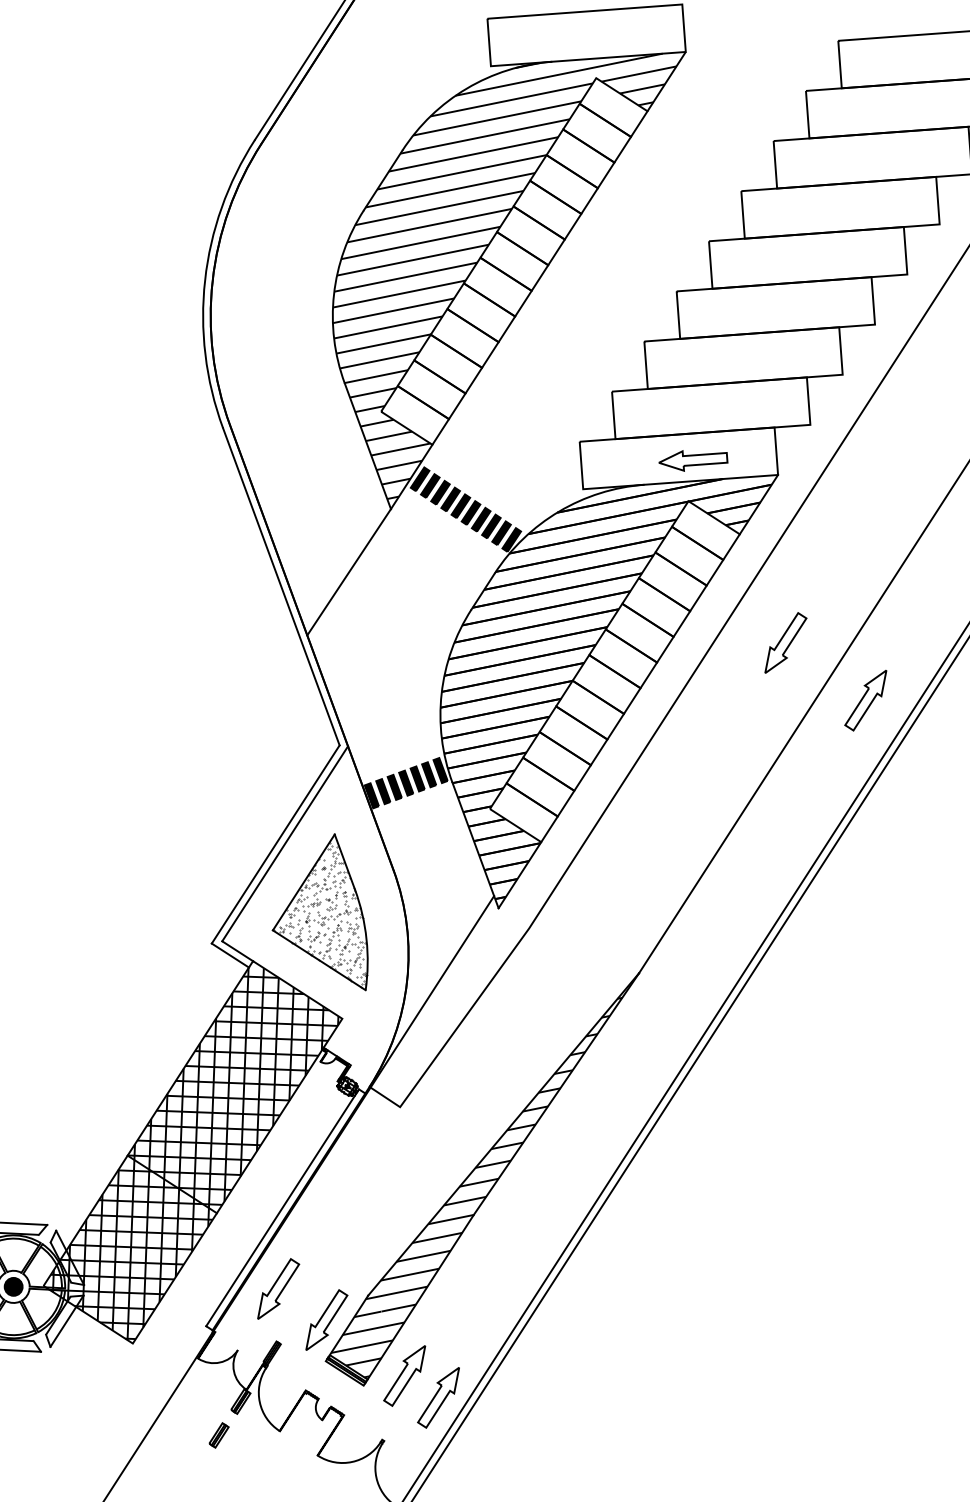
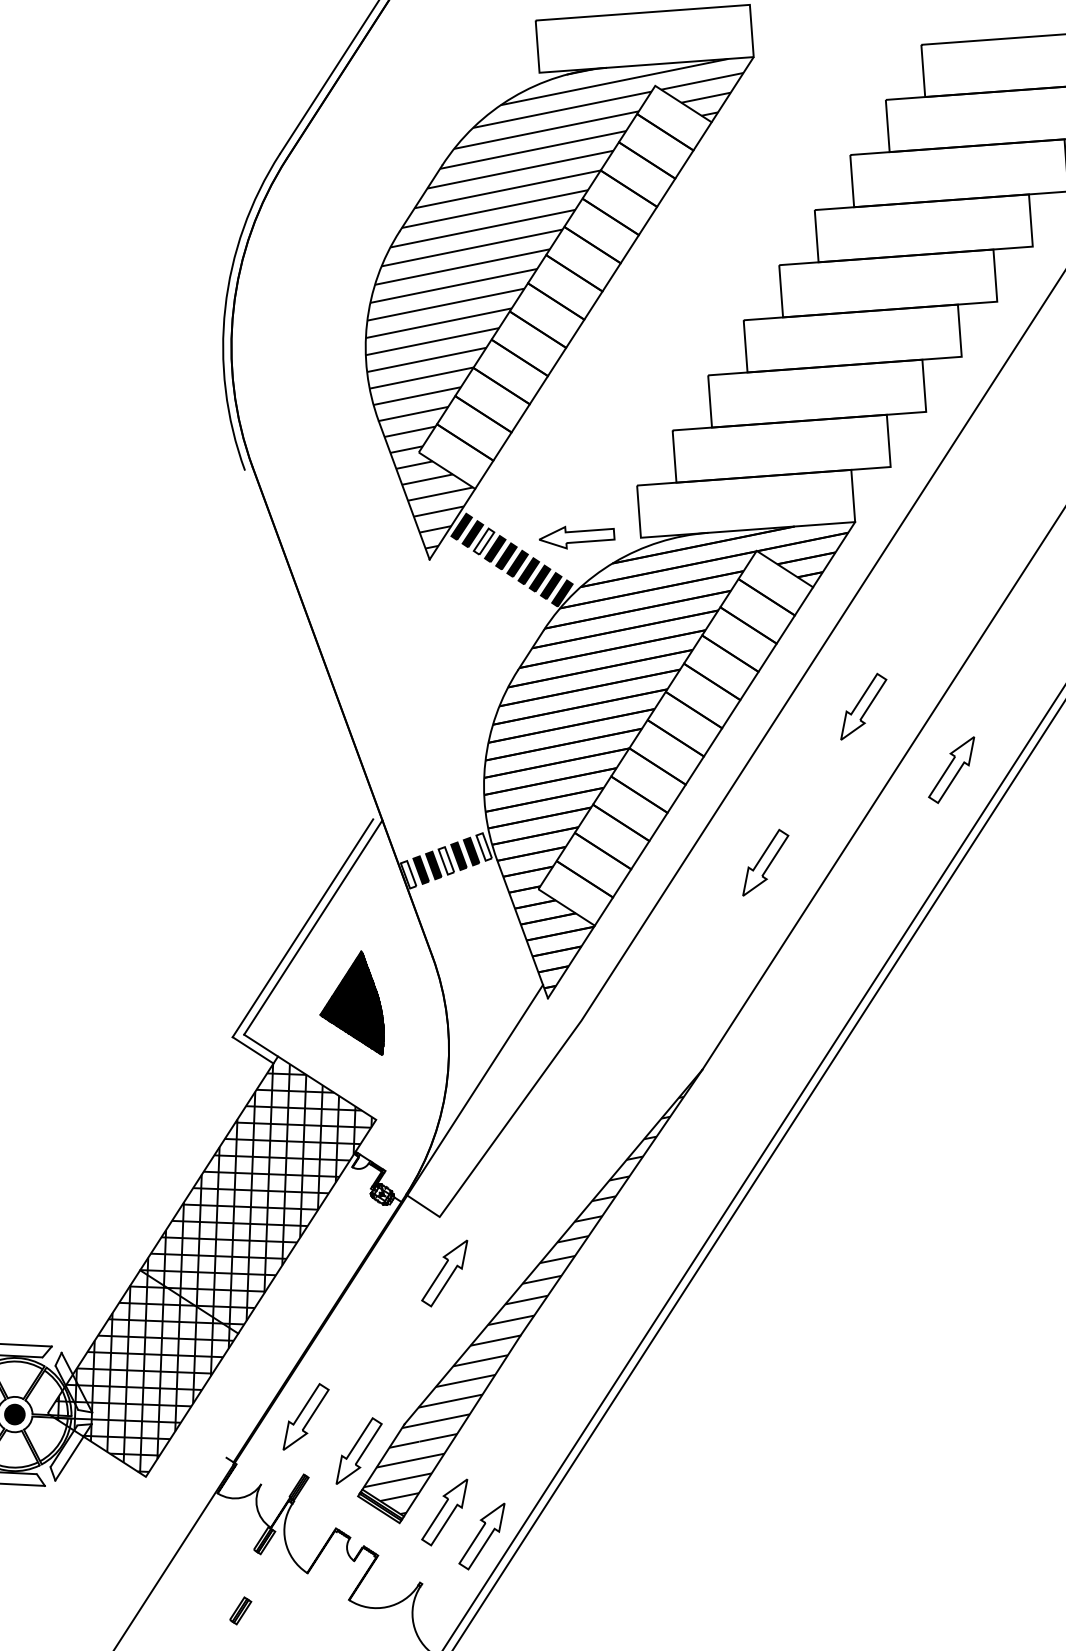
part: (692, 460) -> (576, 537), moved
fill: (439, 492) -> (483, 541), removed
line: (348, 571) -> (383, 628), removed
line: (281, 586) -> (309, 644), removed
fill: (440, 770) -> (484, 846), removed
fill: (406, 782) -> (446, 860), removed
part: (696, 784) -> (765, 862), added
fill: (371, 795) -> (408, 874), removed
part: (319, 912) -> (351, 1002), size x0.6
part: (404, 1158) -> (444, 1273), added
line: (279, 1210) -> (307, 1330), removed
part: (218, 1435) -> (240, 1610), moved

